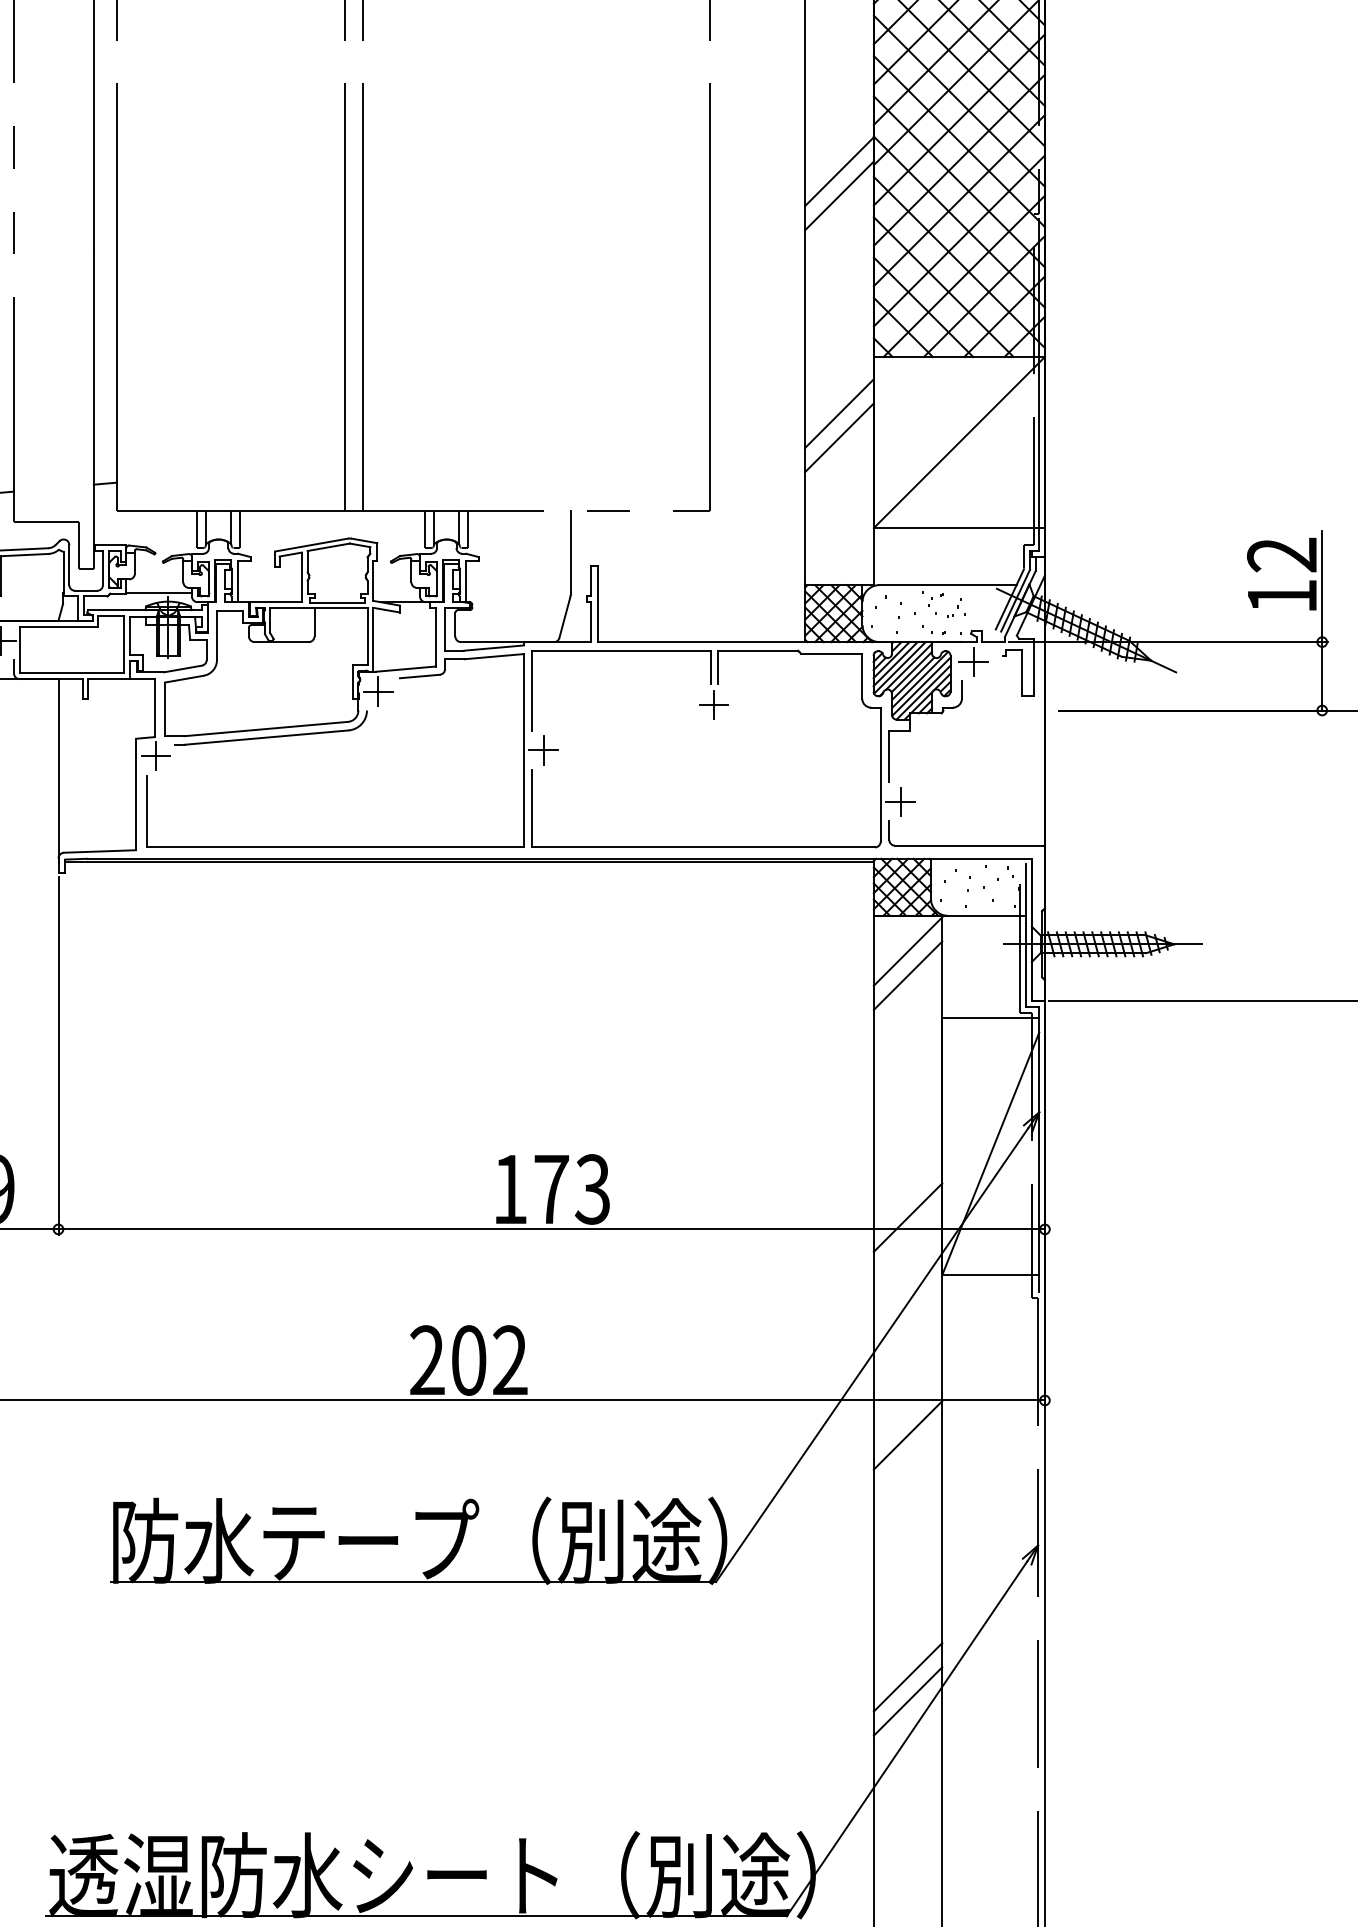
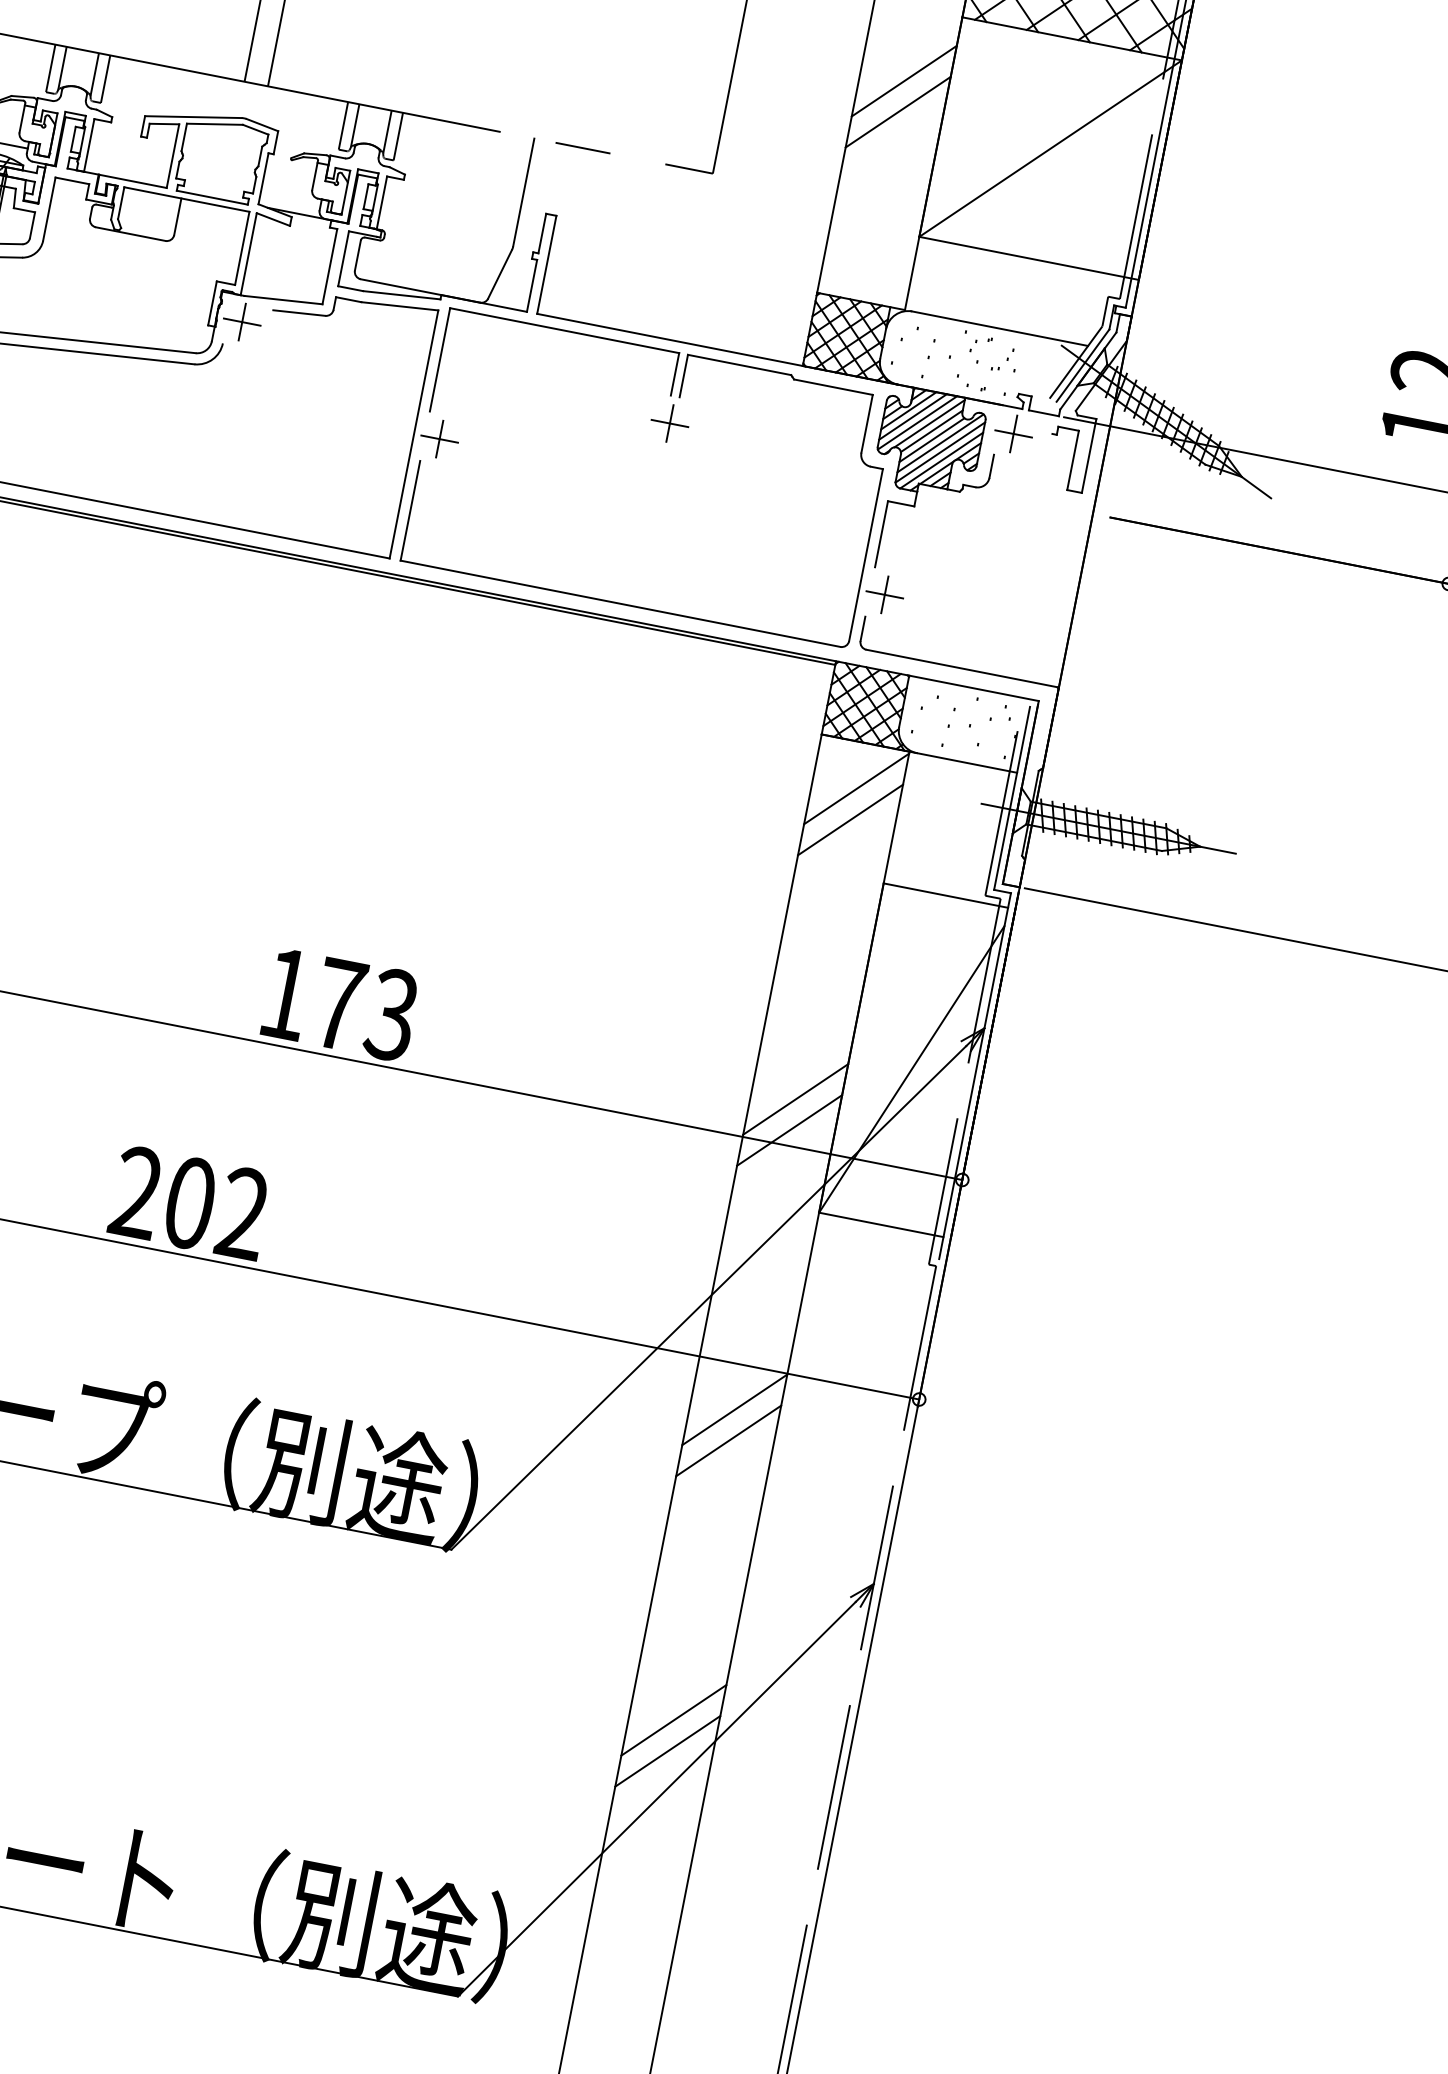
line: (907, 1193) -> (794, 1099), added
line: (907, 1459) -> (727, 1440), added

